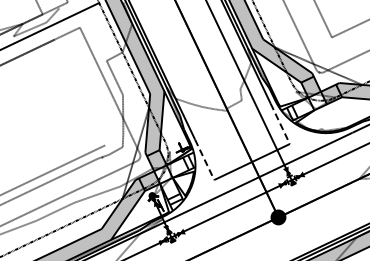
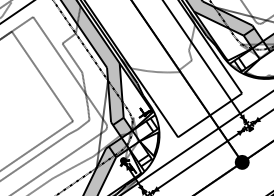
line: (79, 92) -> (42, 76), added
line: (280, 124) -> (230, 76), dashed -> solid
line: (204, 160) -> (166, 120), dashed -> solid

